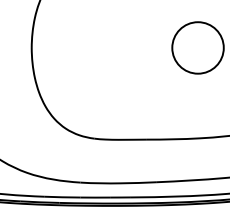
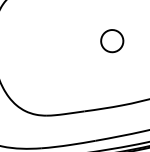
circle: (197, 47) -> (111, 40), size x0.6

